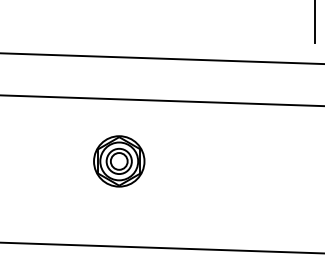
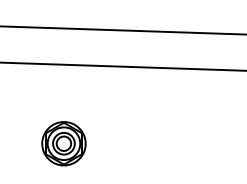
part: (119, 161) -> (64, 143), moved

